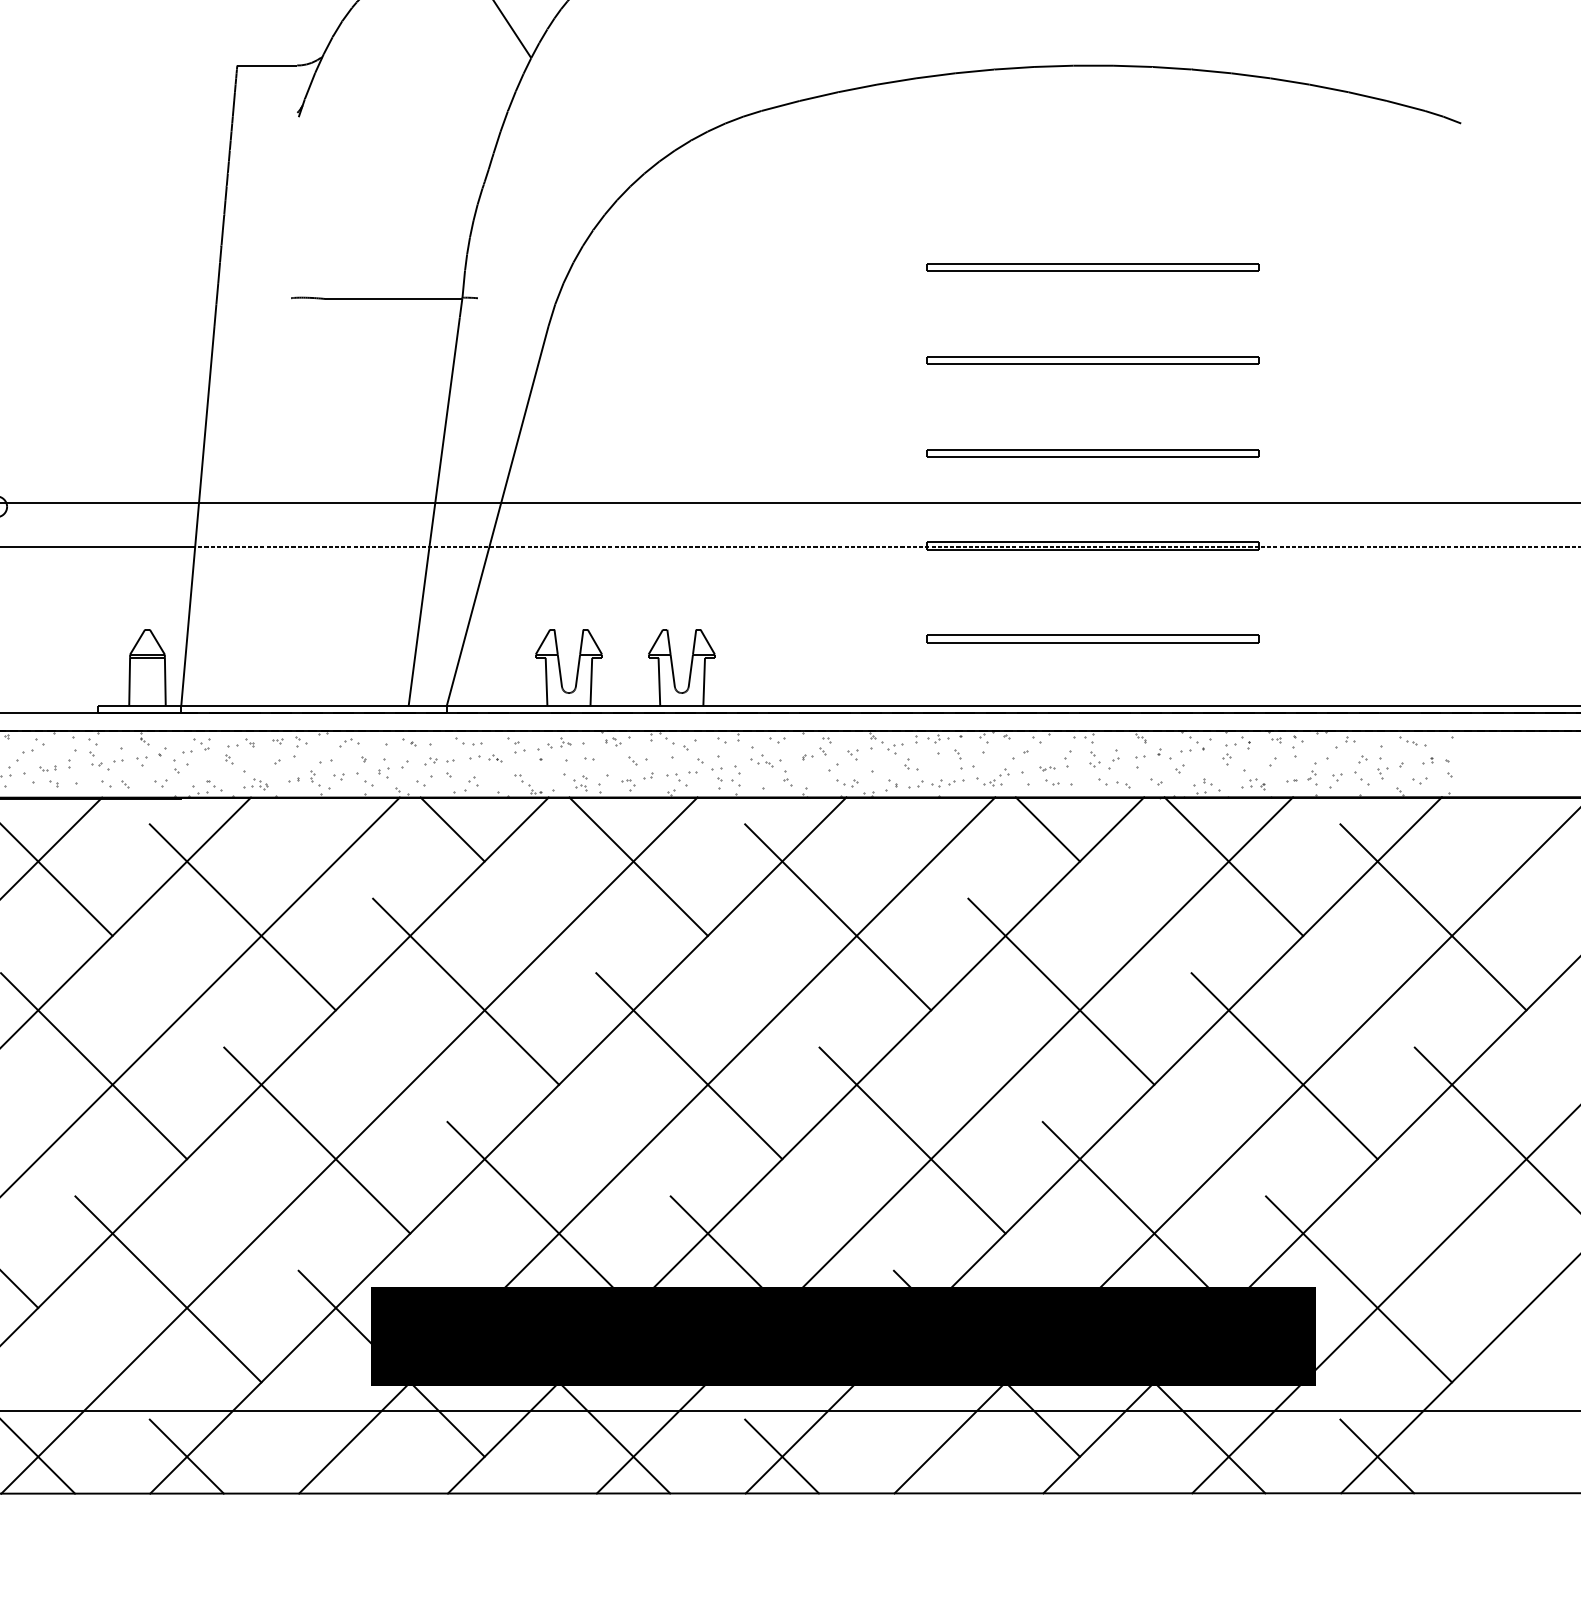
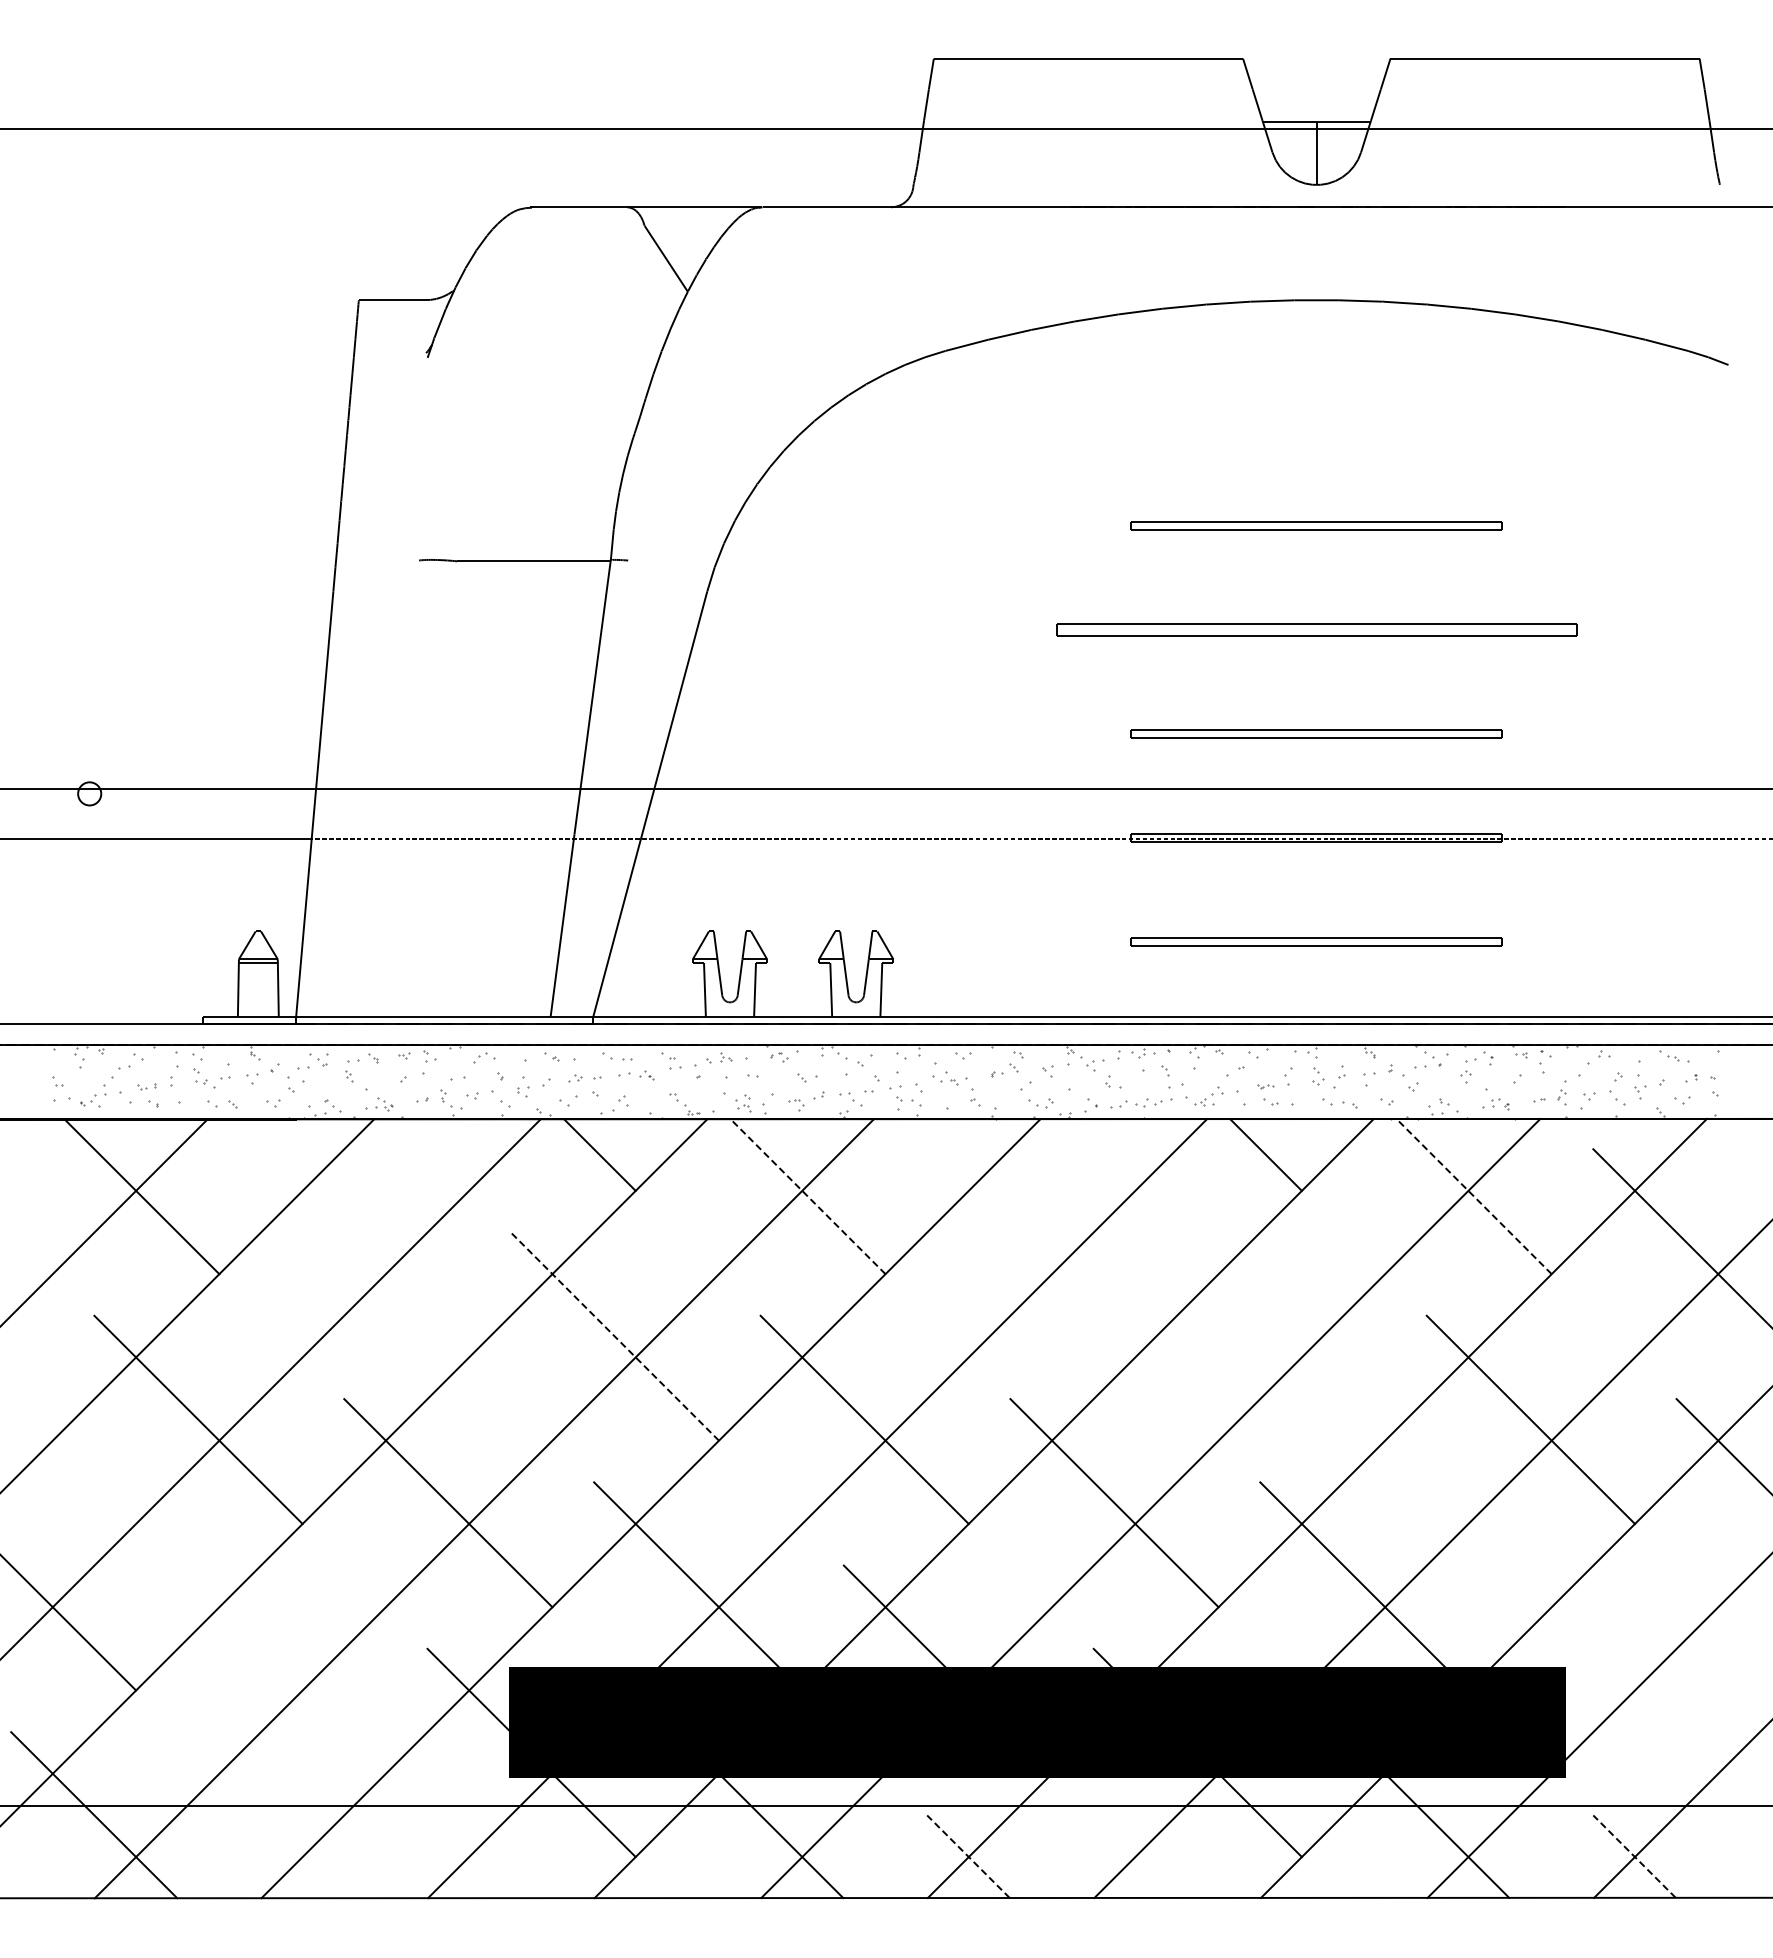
part: (1093, 359) -> (1316, 629), size x1.4
line: (639, 866) -> (808, 1196), solid -> dashed
line: (1234, 866) -> (1474, 1196), solid -> dashed
line: (242, 917) -> (364, 1253), removed
line: (838, 917) -> (1031, 1253), removed
line: (465, 991) -> (614, 1336), solid -> dashed
line: (1060, 991) -> (1280, 1336), removed
line: (168, 1289) -> (281, 1669), removed
line: (1359, 1289) -> (1614, 1669), removed
line: (186, 1456) -> (301, 1856), removed
line: (782, 1456) -> (968, 1856), solid -> dashed
line: (1377, 1456) -> (1634, 1856), solid -> dashed

